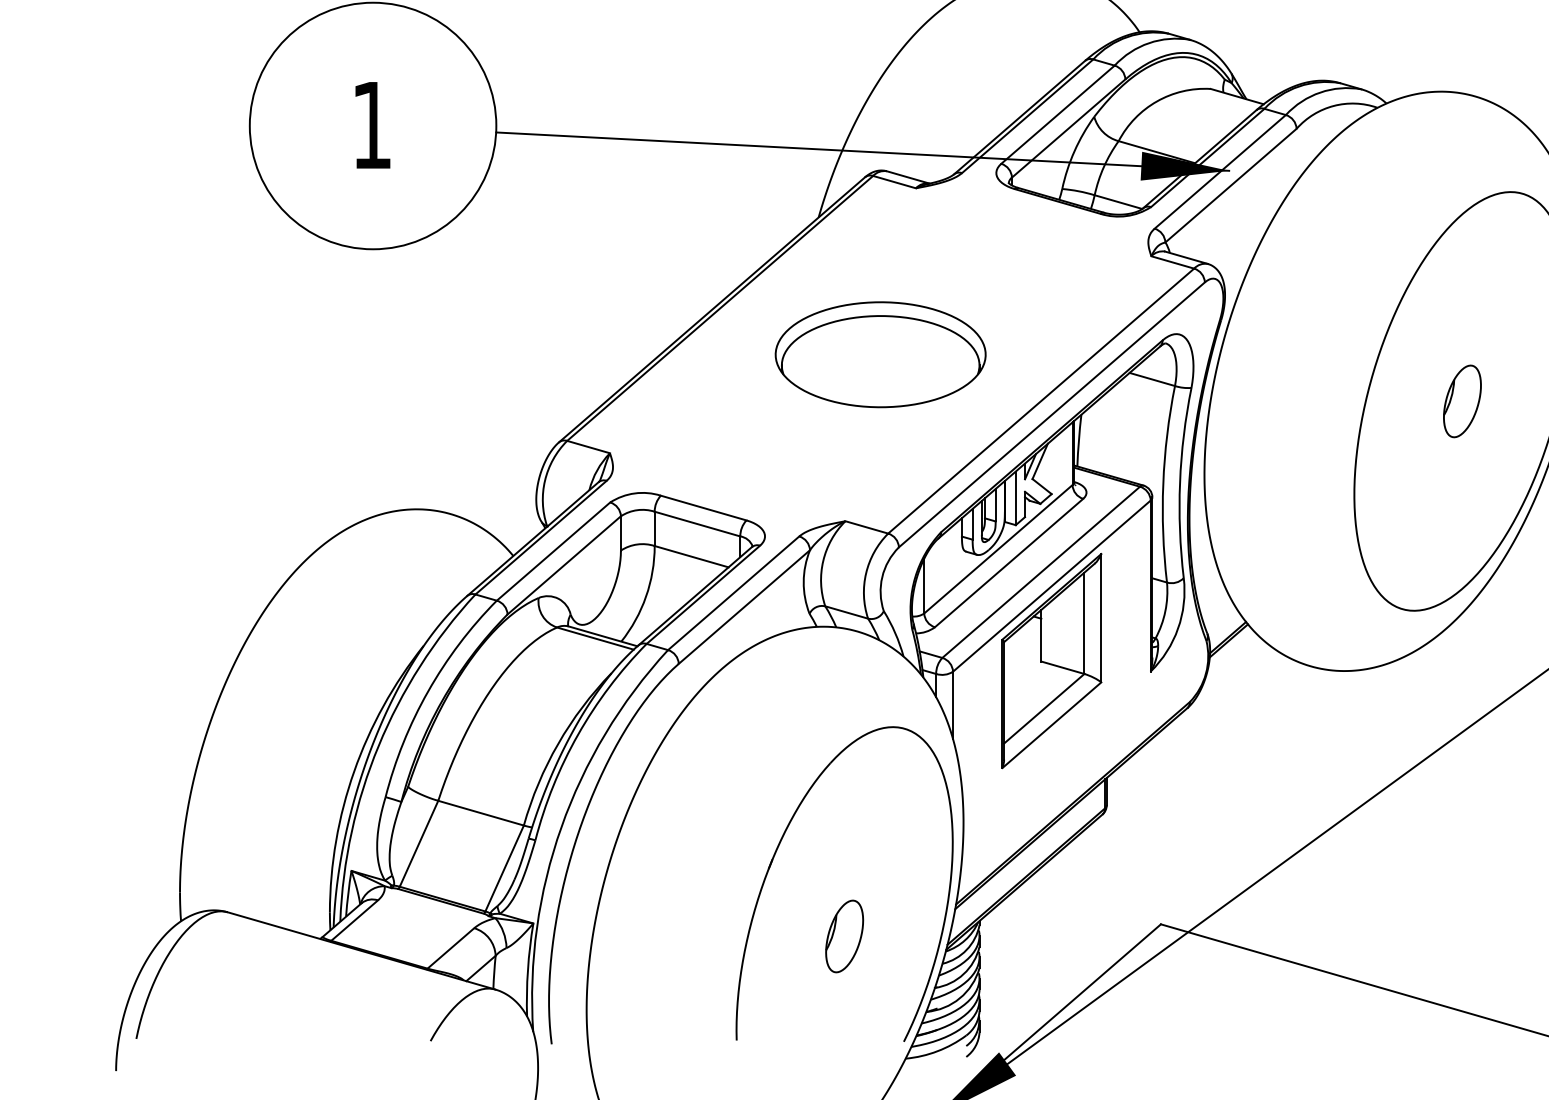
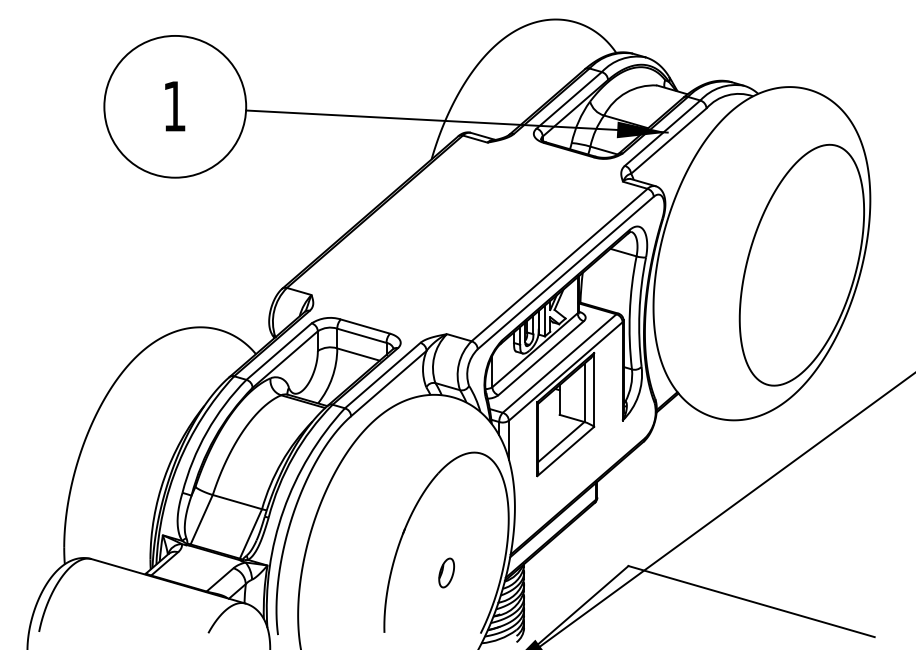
part: (881, 354) -> (467, 238), removed
part: (1461, 400) -> (801, 264), removed
part: (844, 935) -> (446, 572), size x0.7

